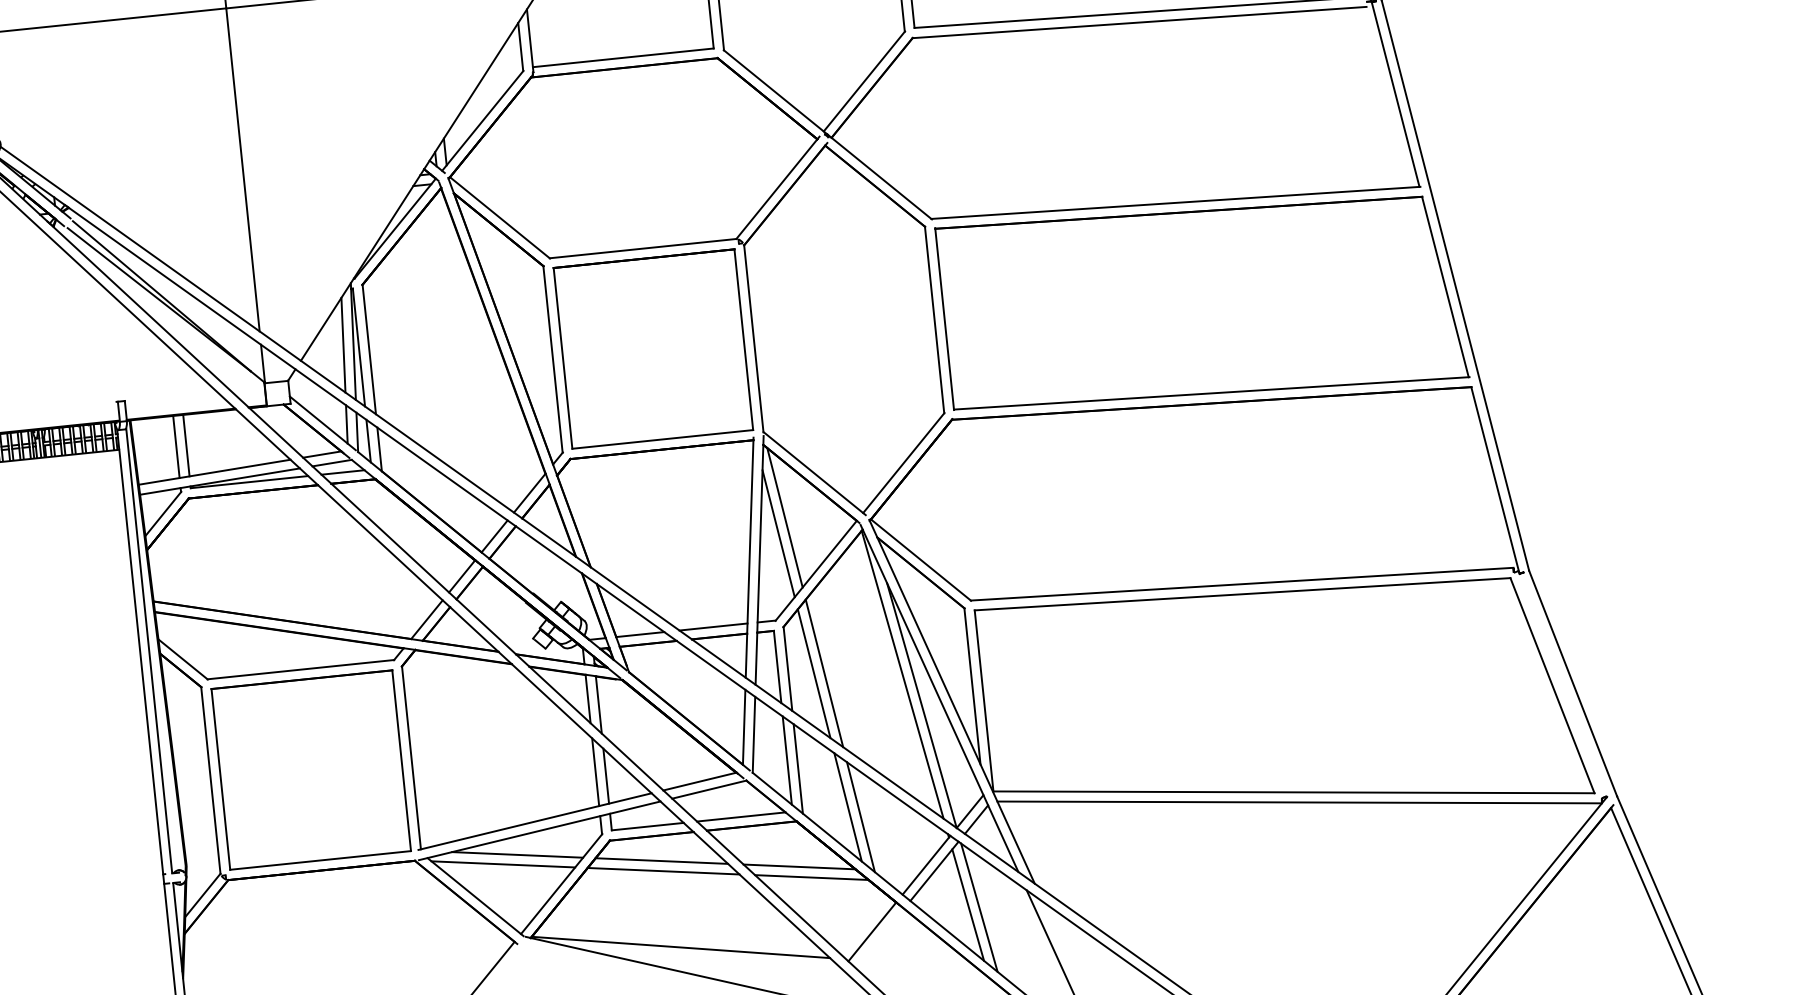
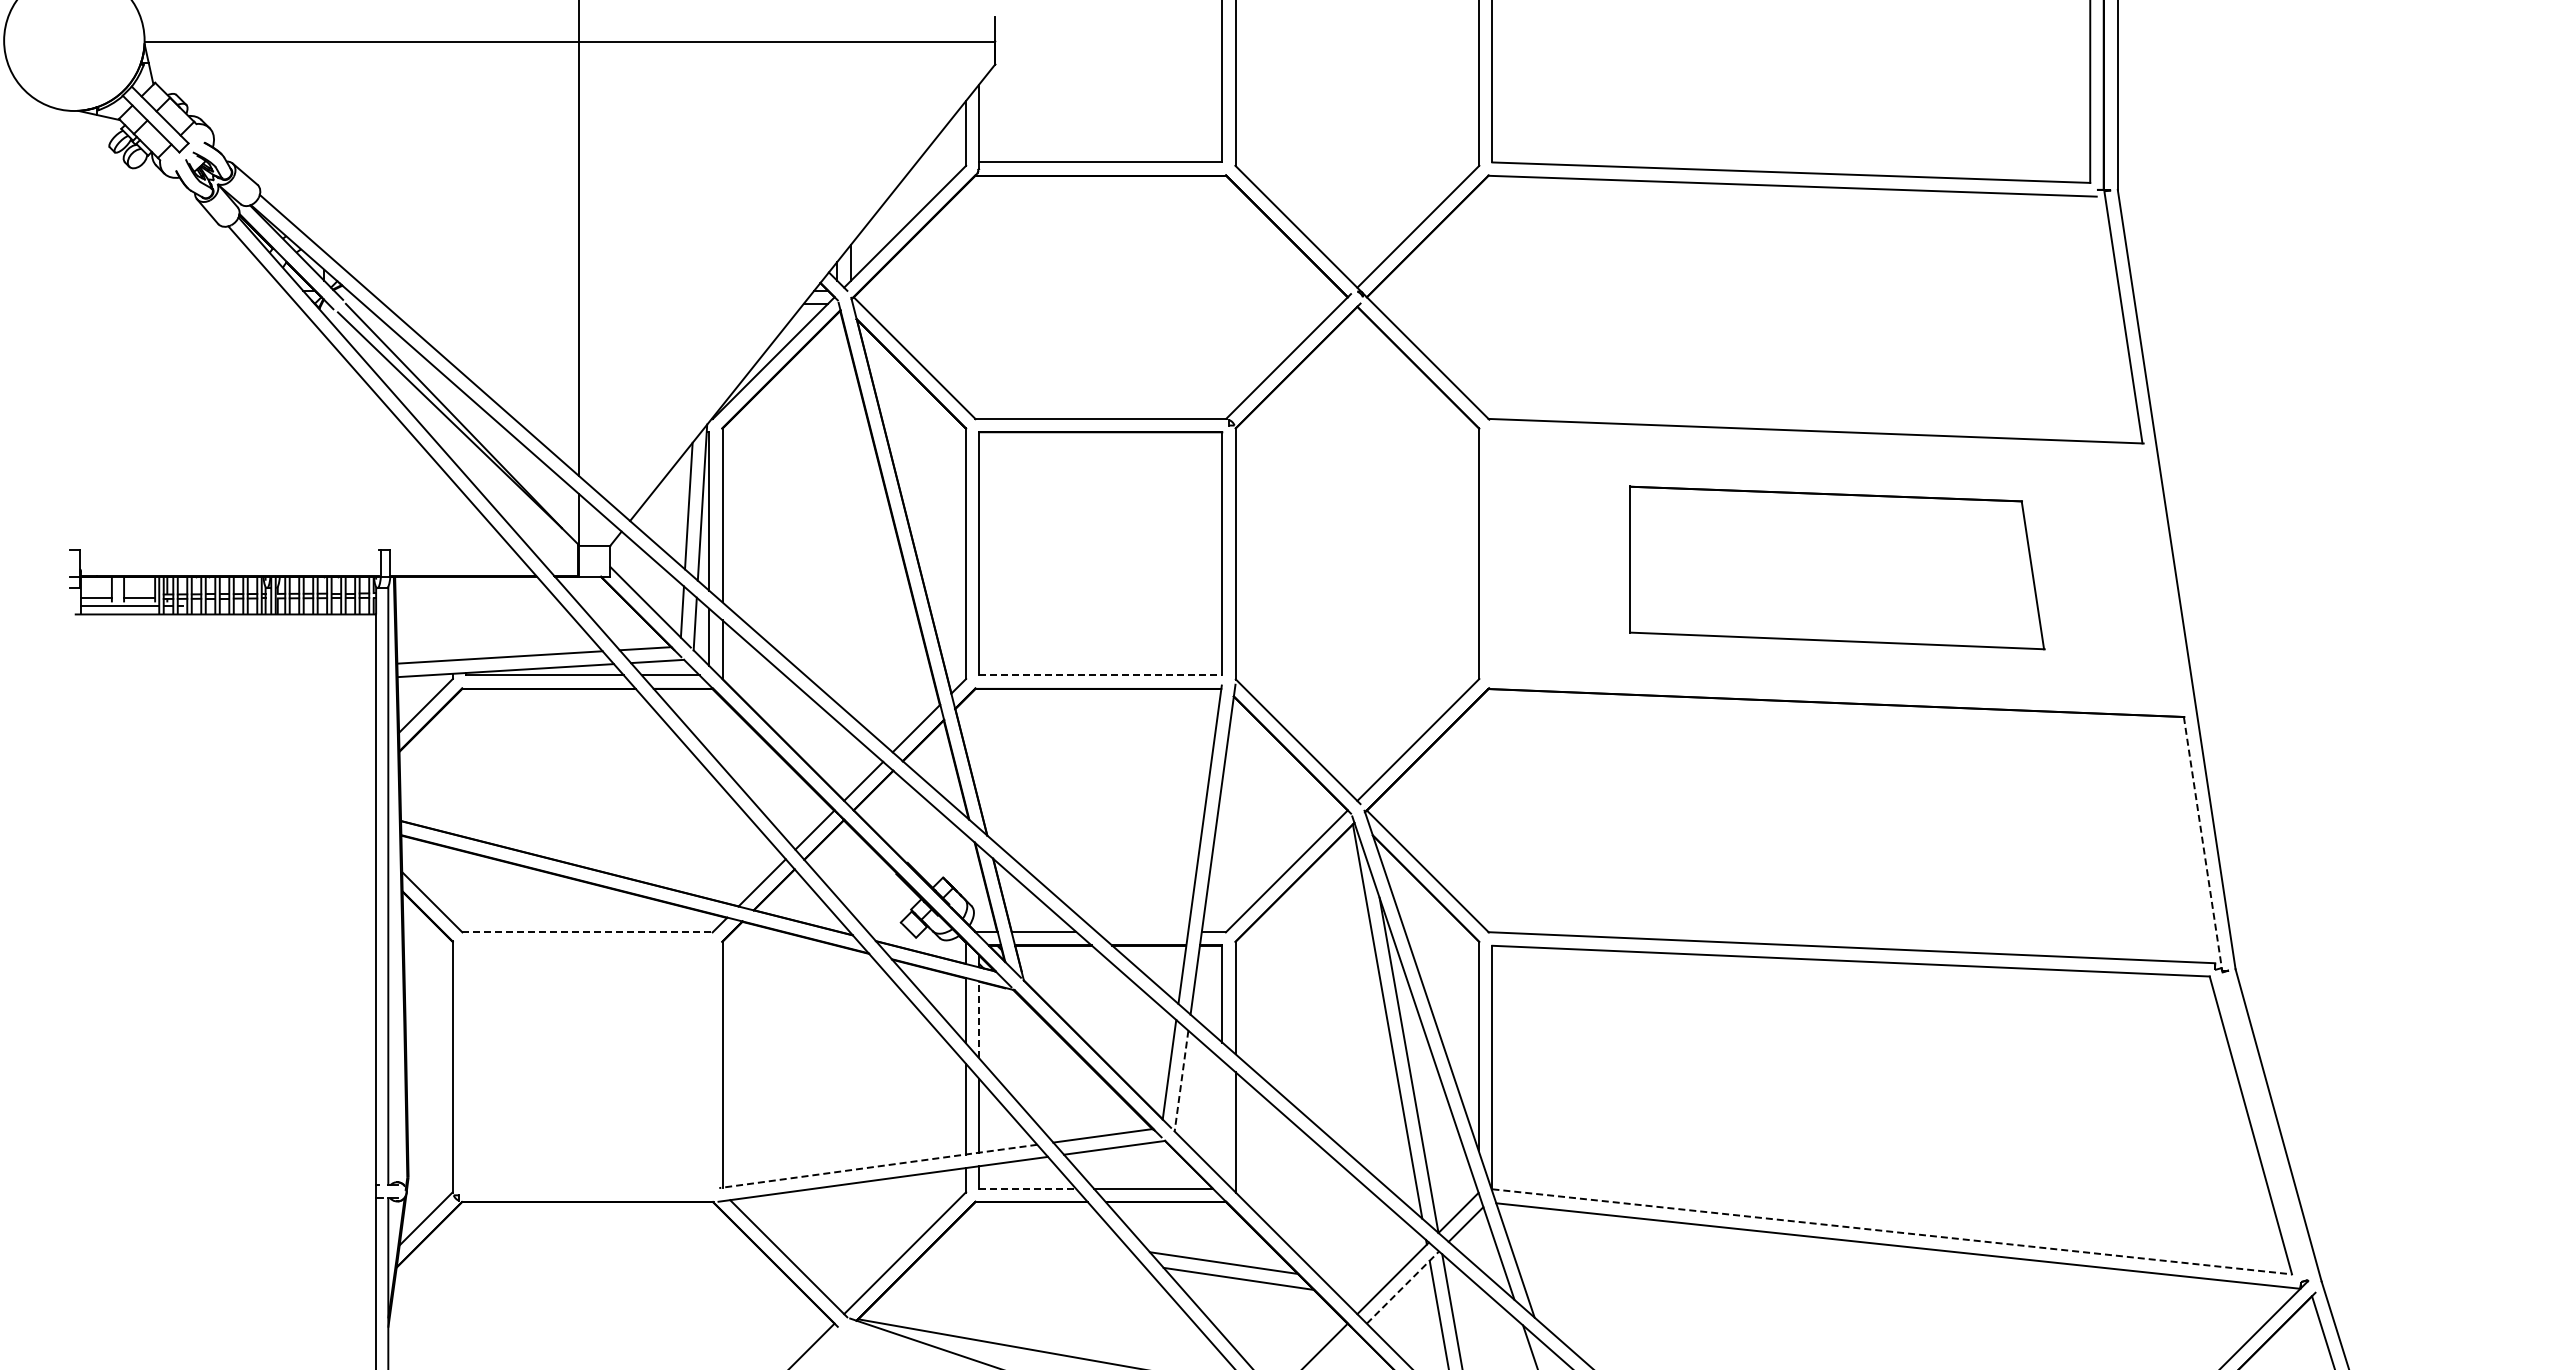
part: (1202, 302) -> (1837, 567), size x0.6
line: (662, 439) -> (1100, 675), solid -> dashed
line: (186, 445) -> (466, 617), removed
line: (176, 446) -> (452, 618), removed
line: (1495, 480) -> (2203, 844), solid -> dashed
line: (784, 517) -> (1252, 796), removed
line: (778, 533) -> (1241, 816), removed
line: (713, 627) -> (1142, 932), removed
line: (300, 670) -> (587, 932), solid -> dashed
line: (813, 673) -> (1269, 1007), removed
line: (824, 673) -> (1283, 1008), removed
line: (599, 704) -> (979, 1019), solid -> dashed
line: (753, 735) -> (1181, 1081), solid -> dashed
line: (787, 760) -> (1222, 1119), removed
part: (311, 769) -> (587, 1066), removed
line: (1294, 792) -> (1892, 1231), solid -> dashed
line: (847, 807) -> (1296, 1190), removed
line: (860, 817) -> (1312, 1205), removed
line: (534, 821) -> (877, 1166), solid -> dashed
line: (648, 826) -> (1028, 1188), solid -> dashed
line: (517, 855) -> (850, 1208), removed
line: (661, 861) -> (1041, 1236), removed
line: (503, 864) -> (830, 1218), removed
line: (663, 870) -> (1042, 1249), removed
line: (934, 871) -> (1403, 1287), solid -> dashed

